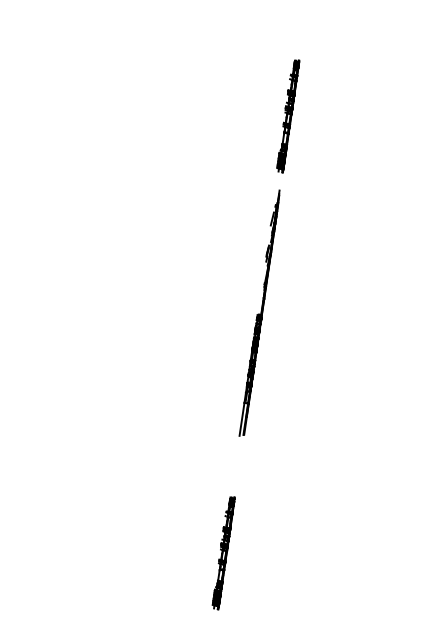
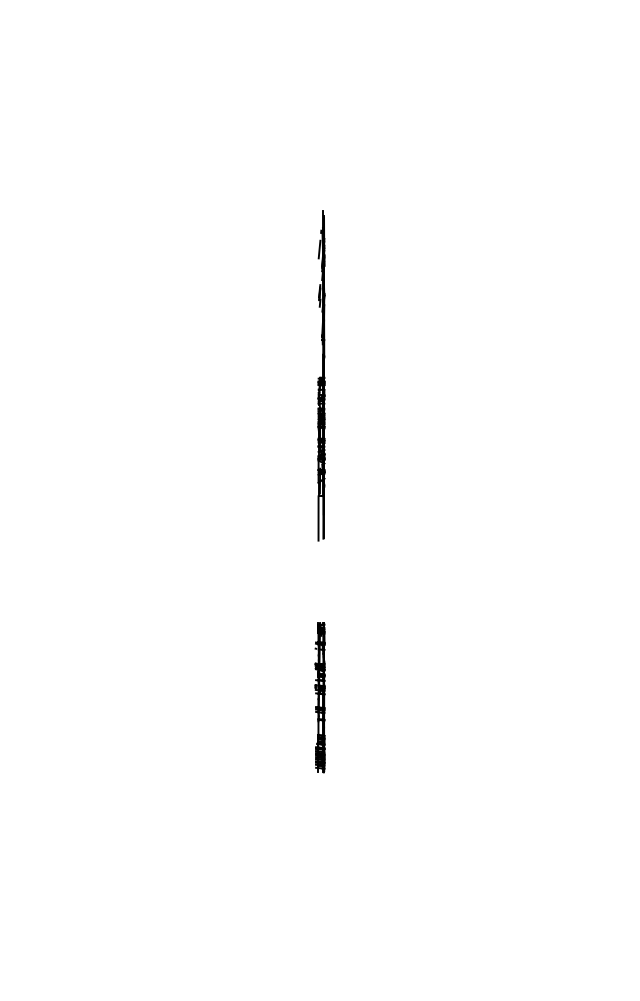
part: (287, 116) -> (319, 111), removed

